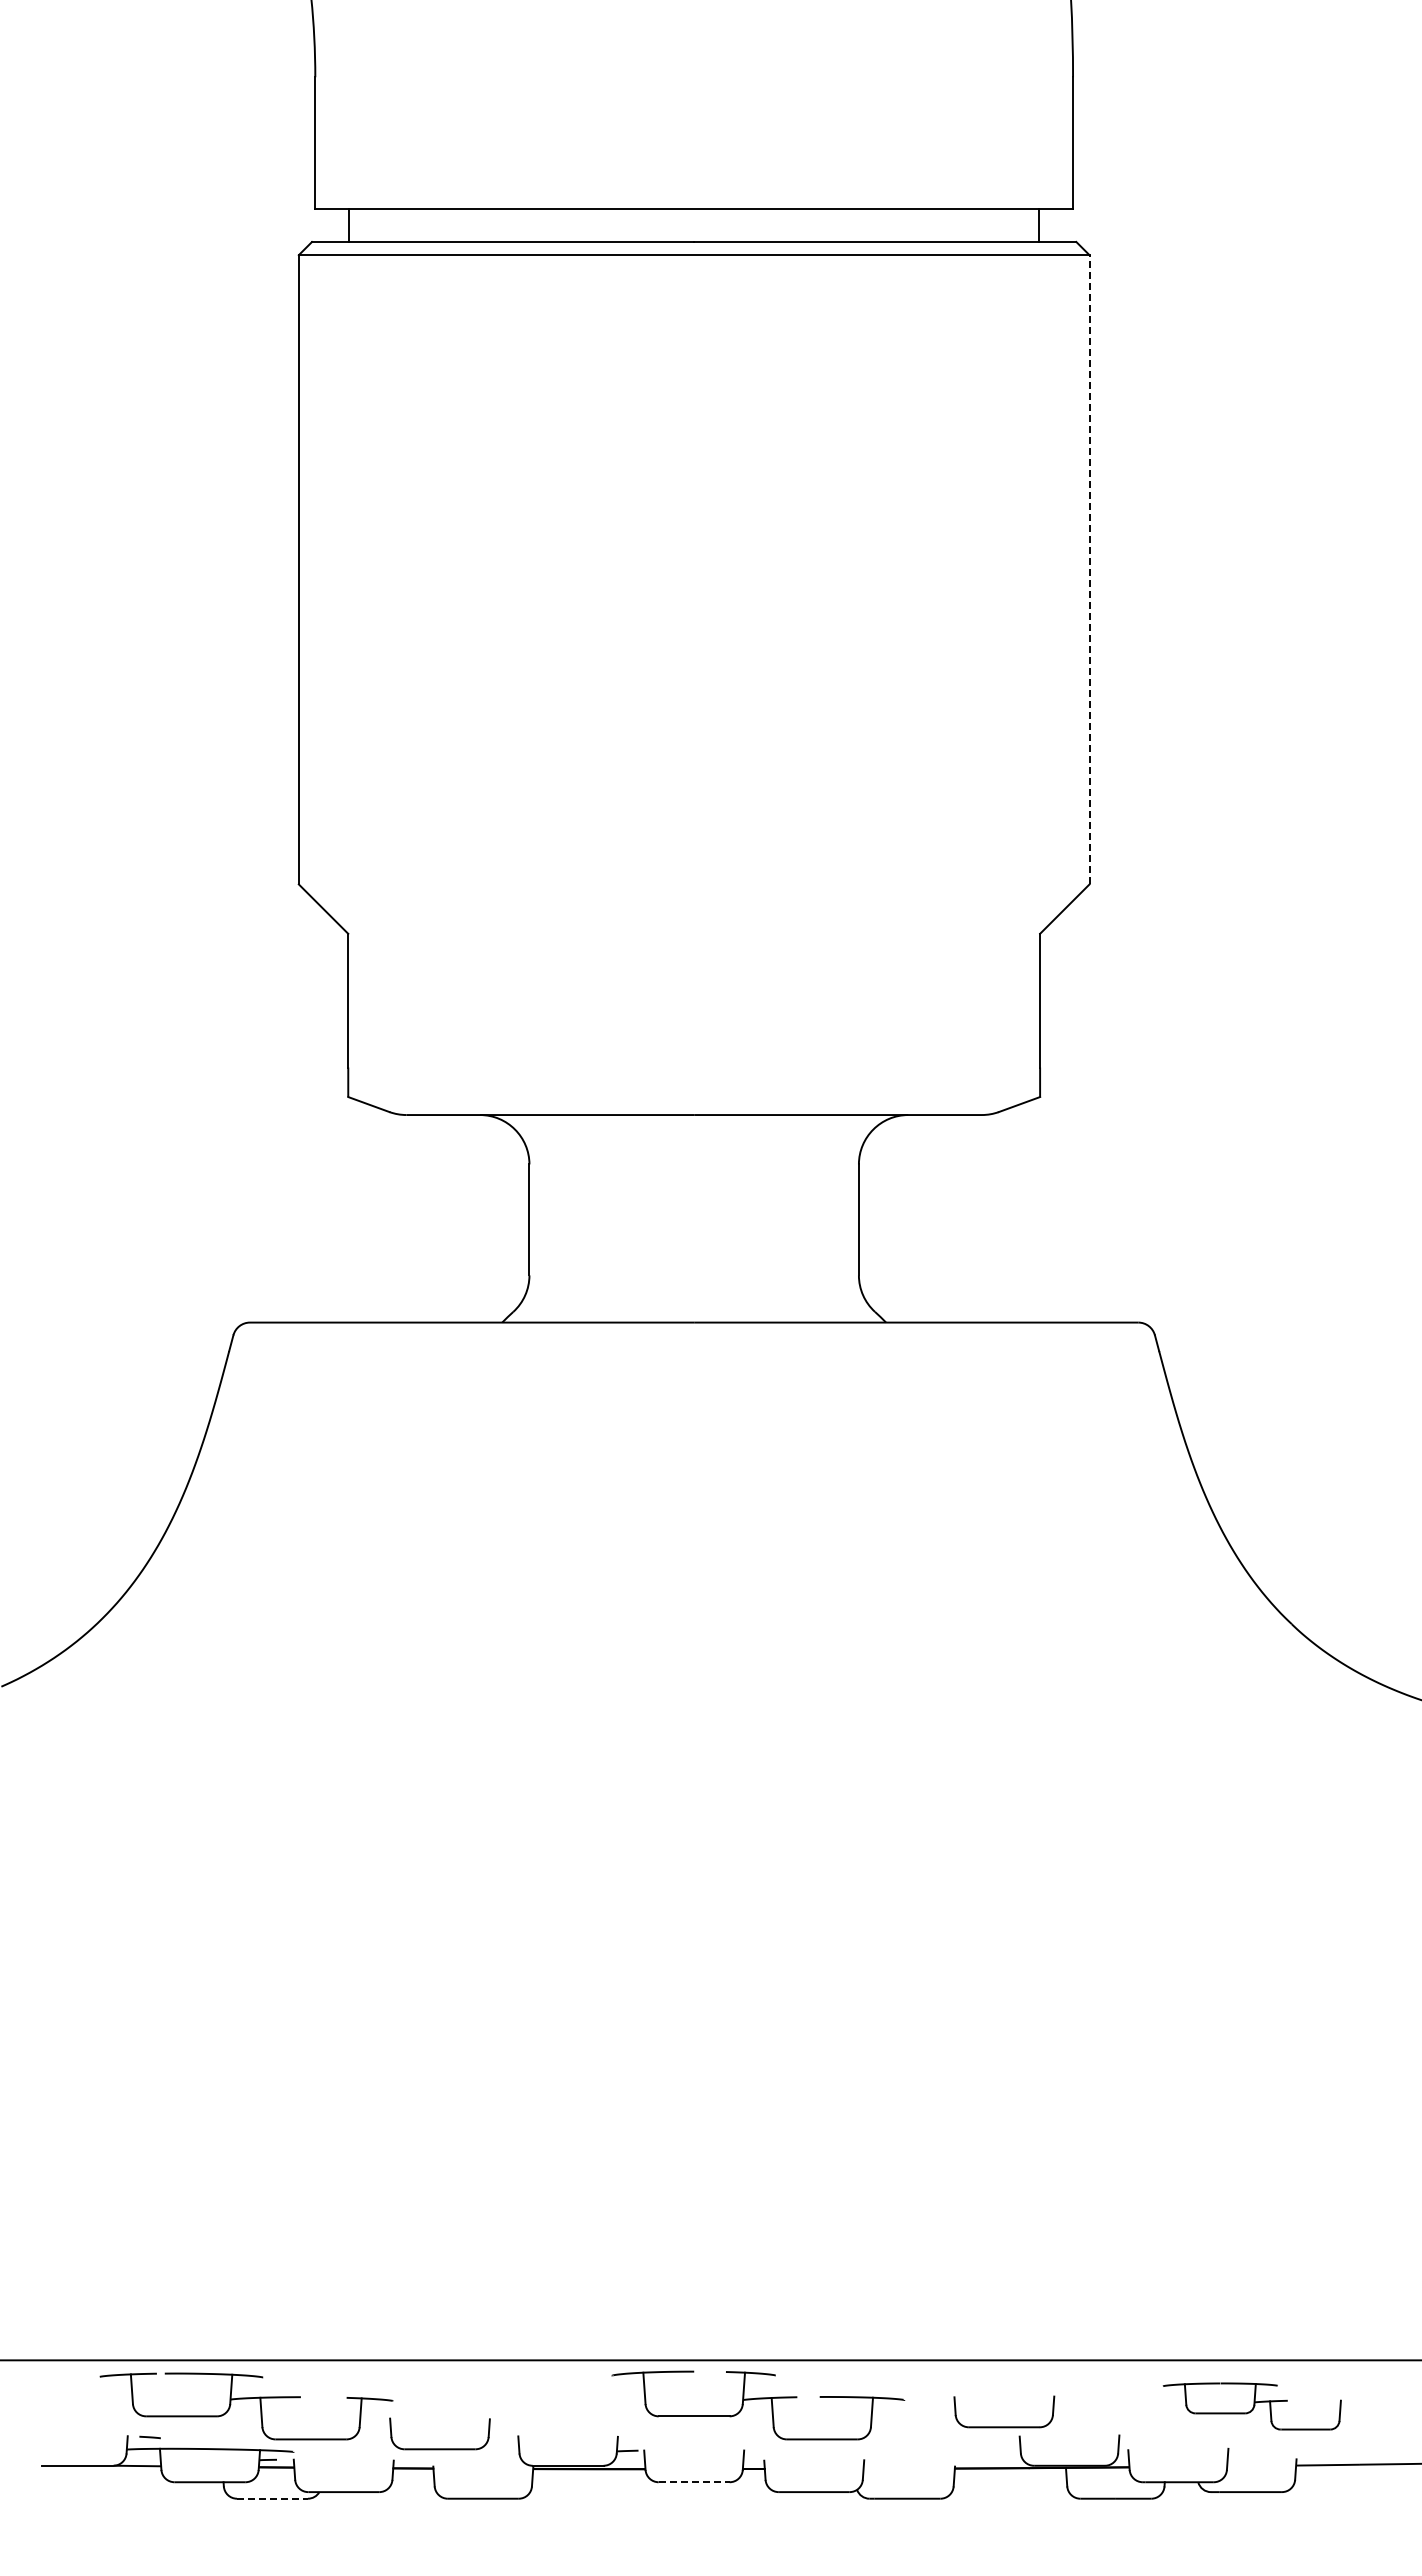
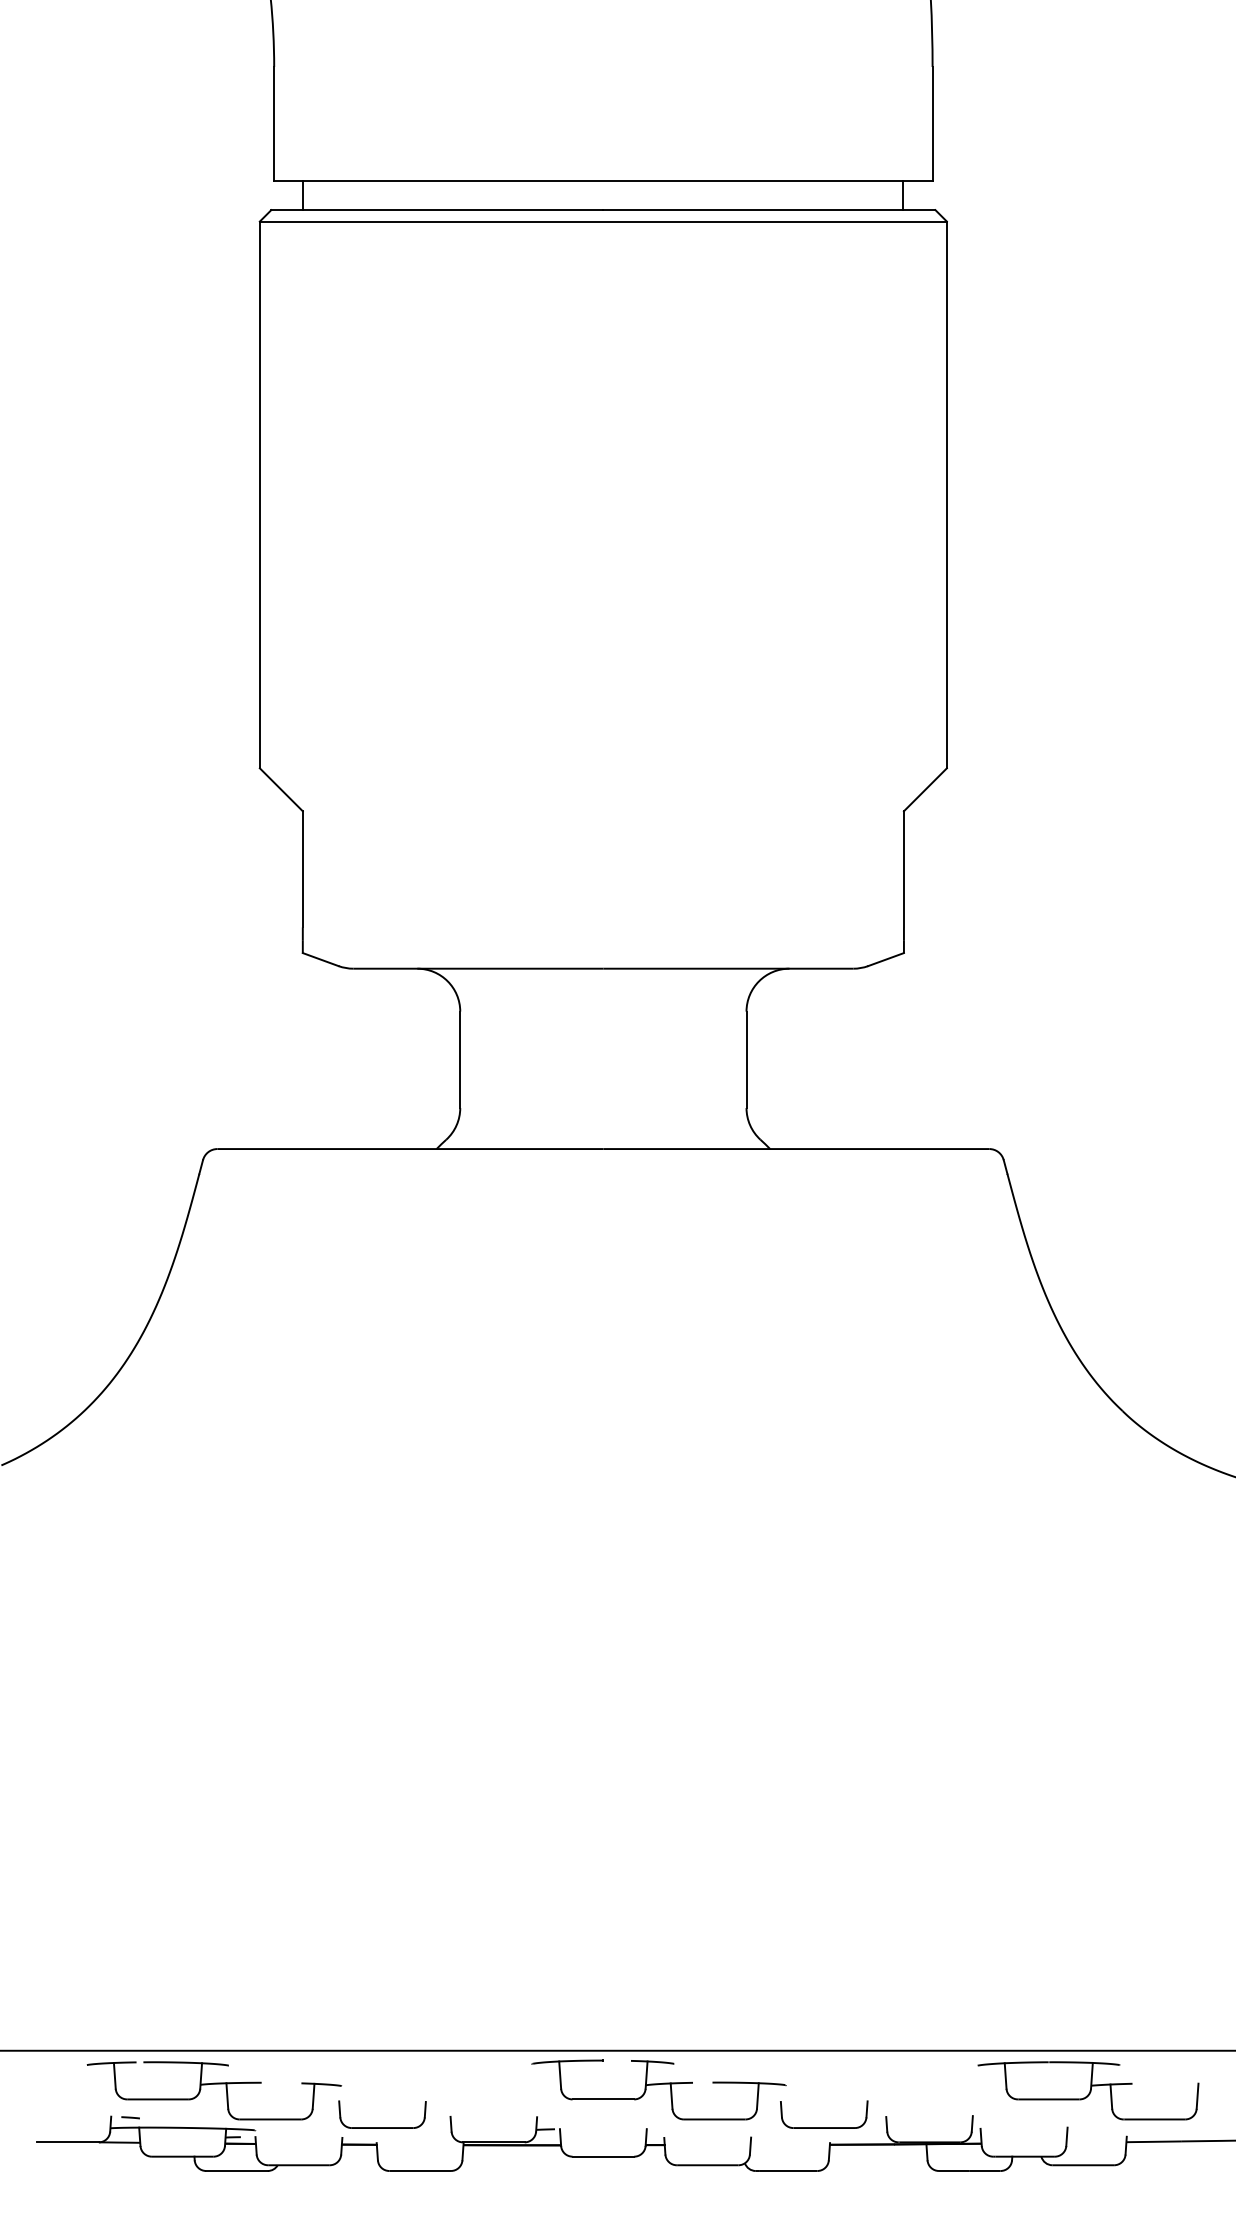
line: (1089, 569) -> (946, 494), dashed -> solid
part: (1251, 2406) -> (1087, 2090), size x1.43
part: (1004, 2426) -> (824, 2127), moved
line: (694, 2482) -> (603, 2156), dashed -> solid
line: (272, 2498) -> (236, 2170), dashed -> solid

